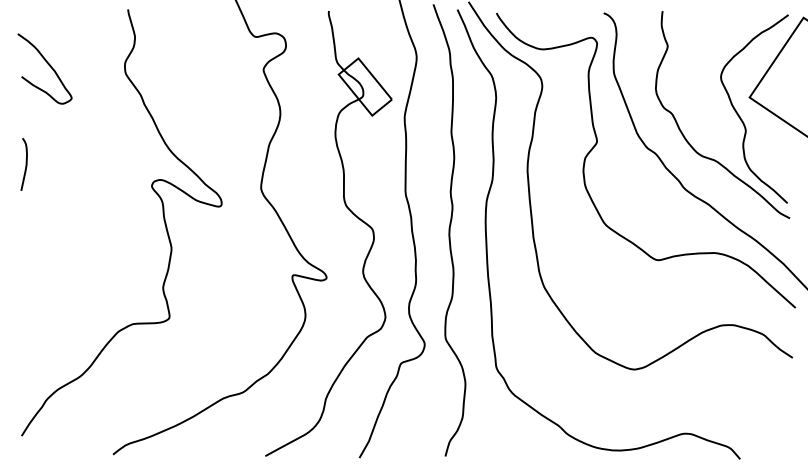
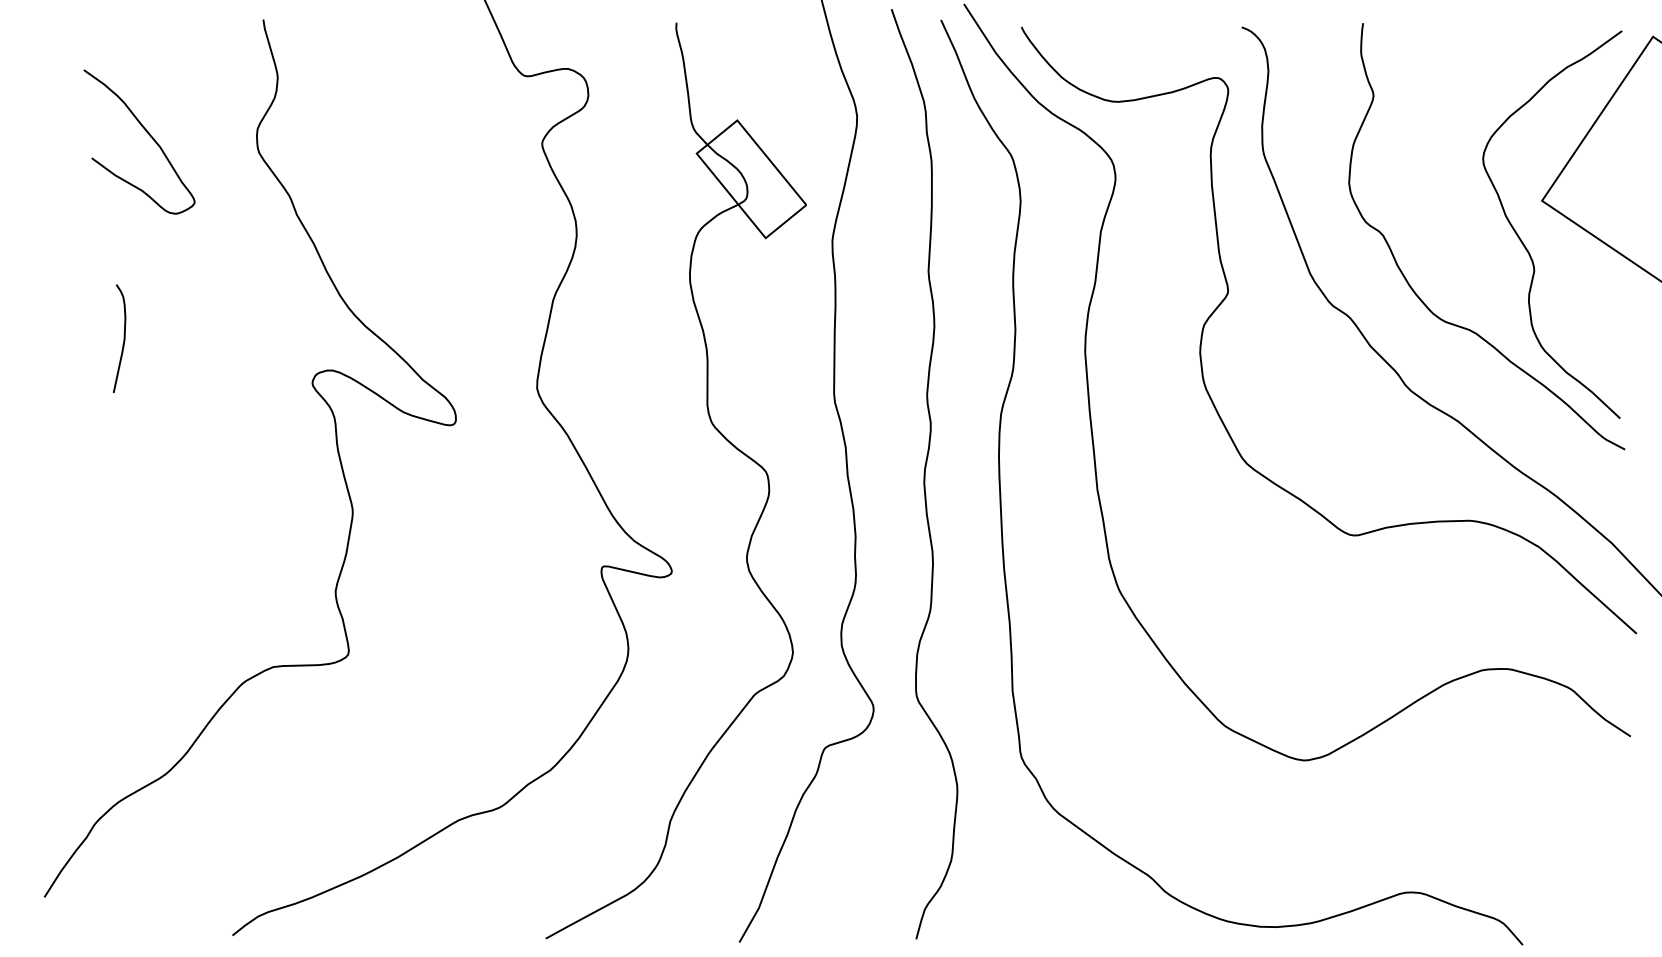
curve: (47, 64) -> (144, 132), moved
curve: (25, 164) -> (122, 338), moved

